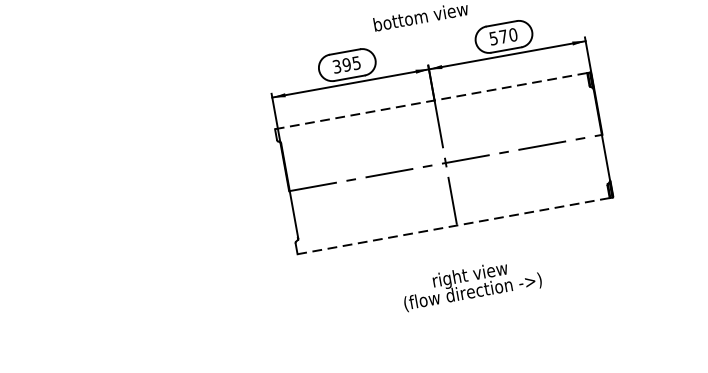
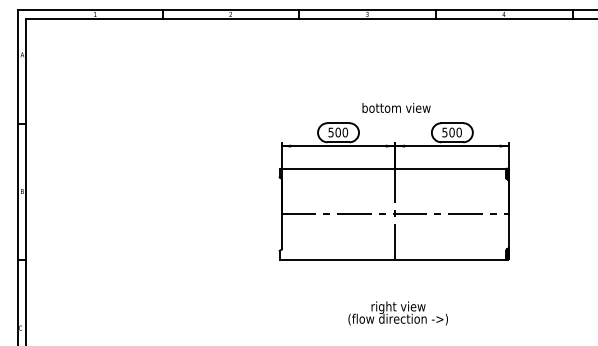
text: (502, 36) -> (451, 132), 570 -> 500
text: (347, 64) -> (338, 132), 395 -> 500
line: (430, 100) -> (392, 168), dashed -> solid
line: (452, 226) -> (392, 259), dashed -> solid
text: (470, 284) -> (397, 313), moved

